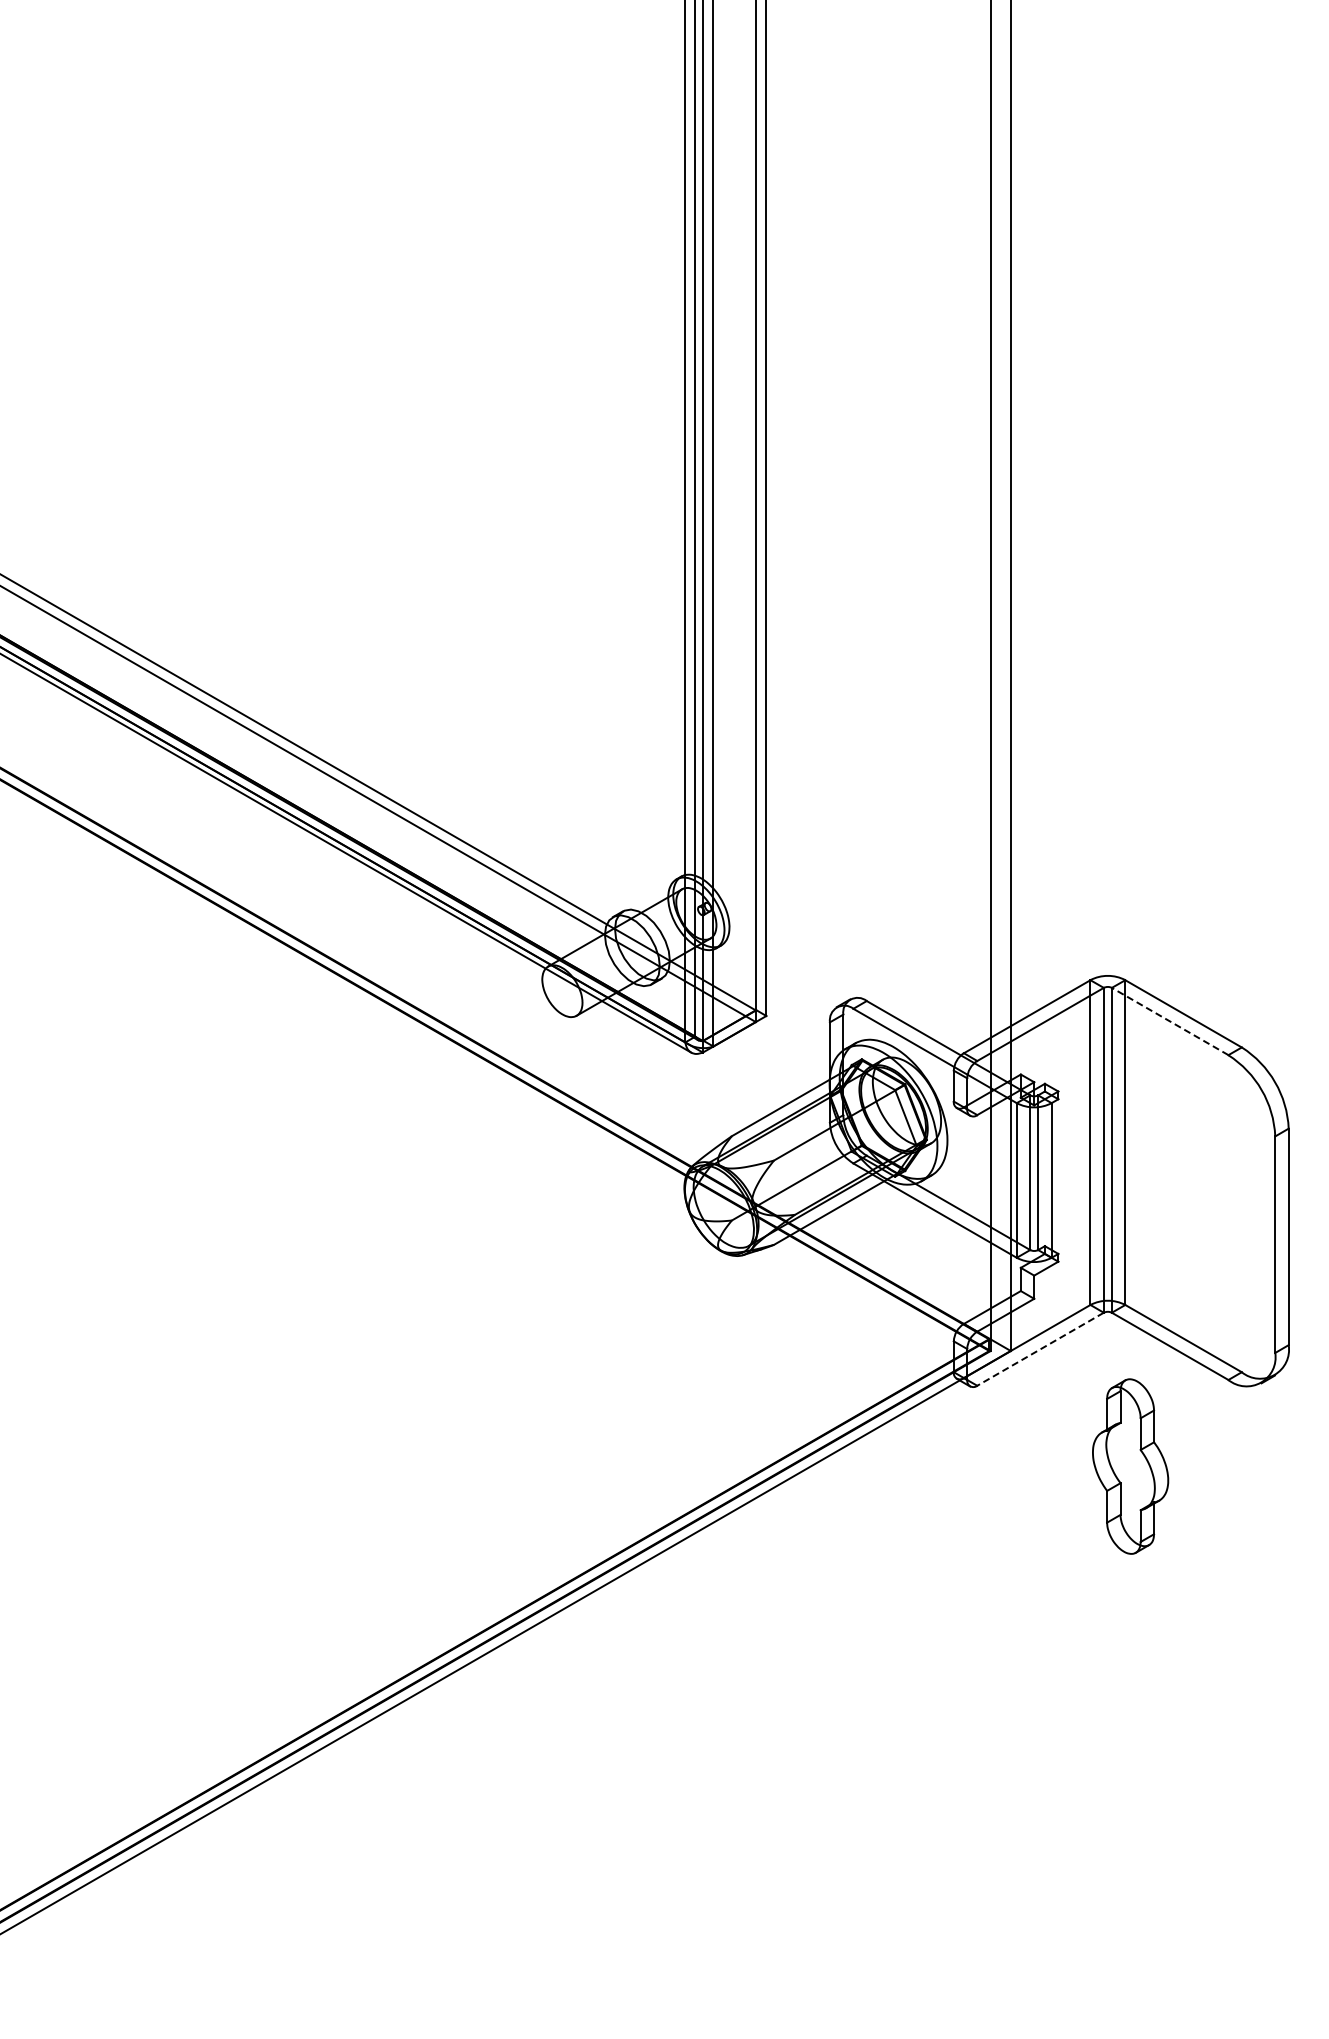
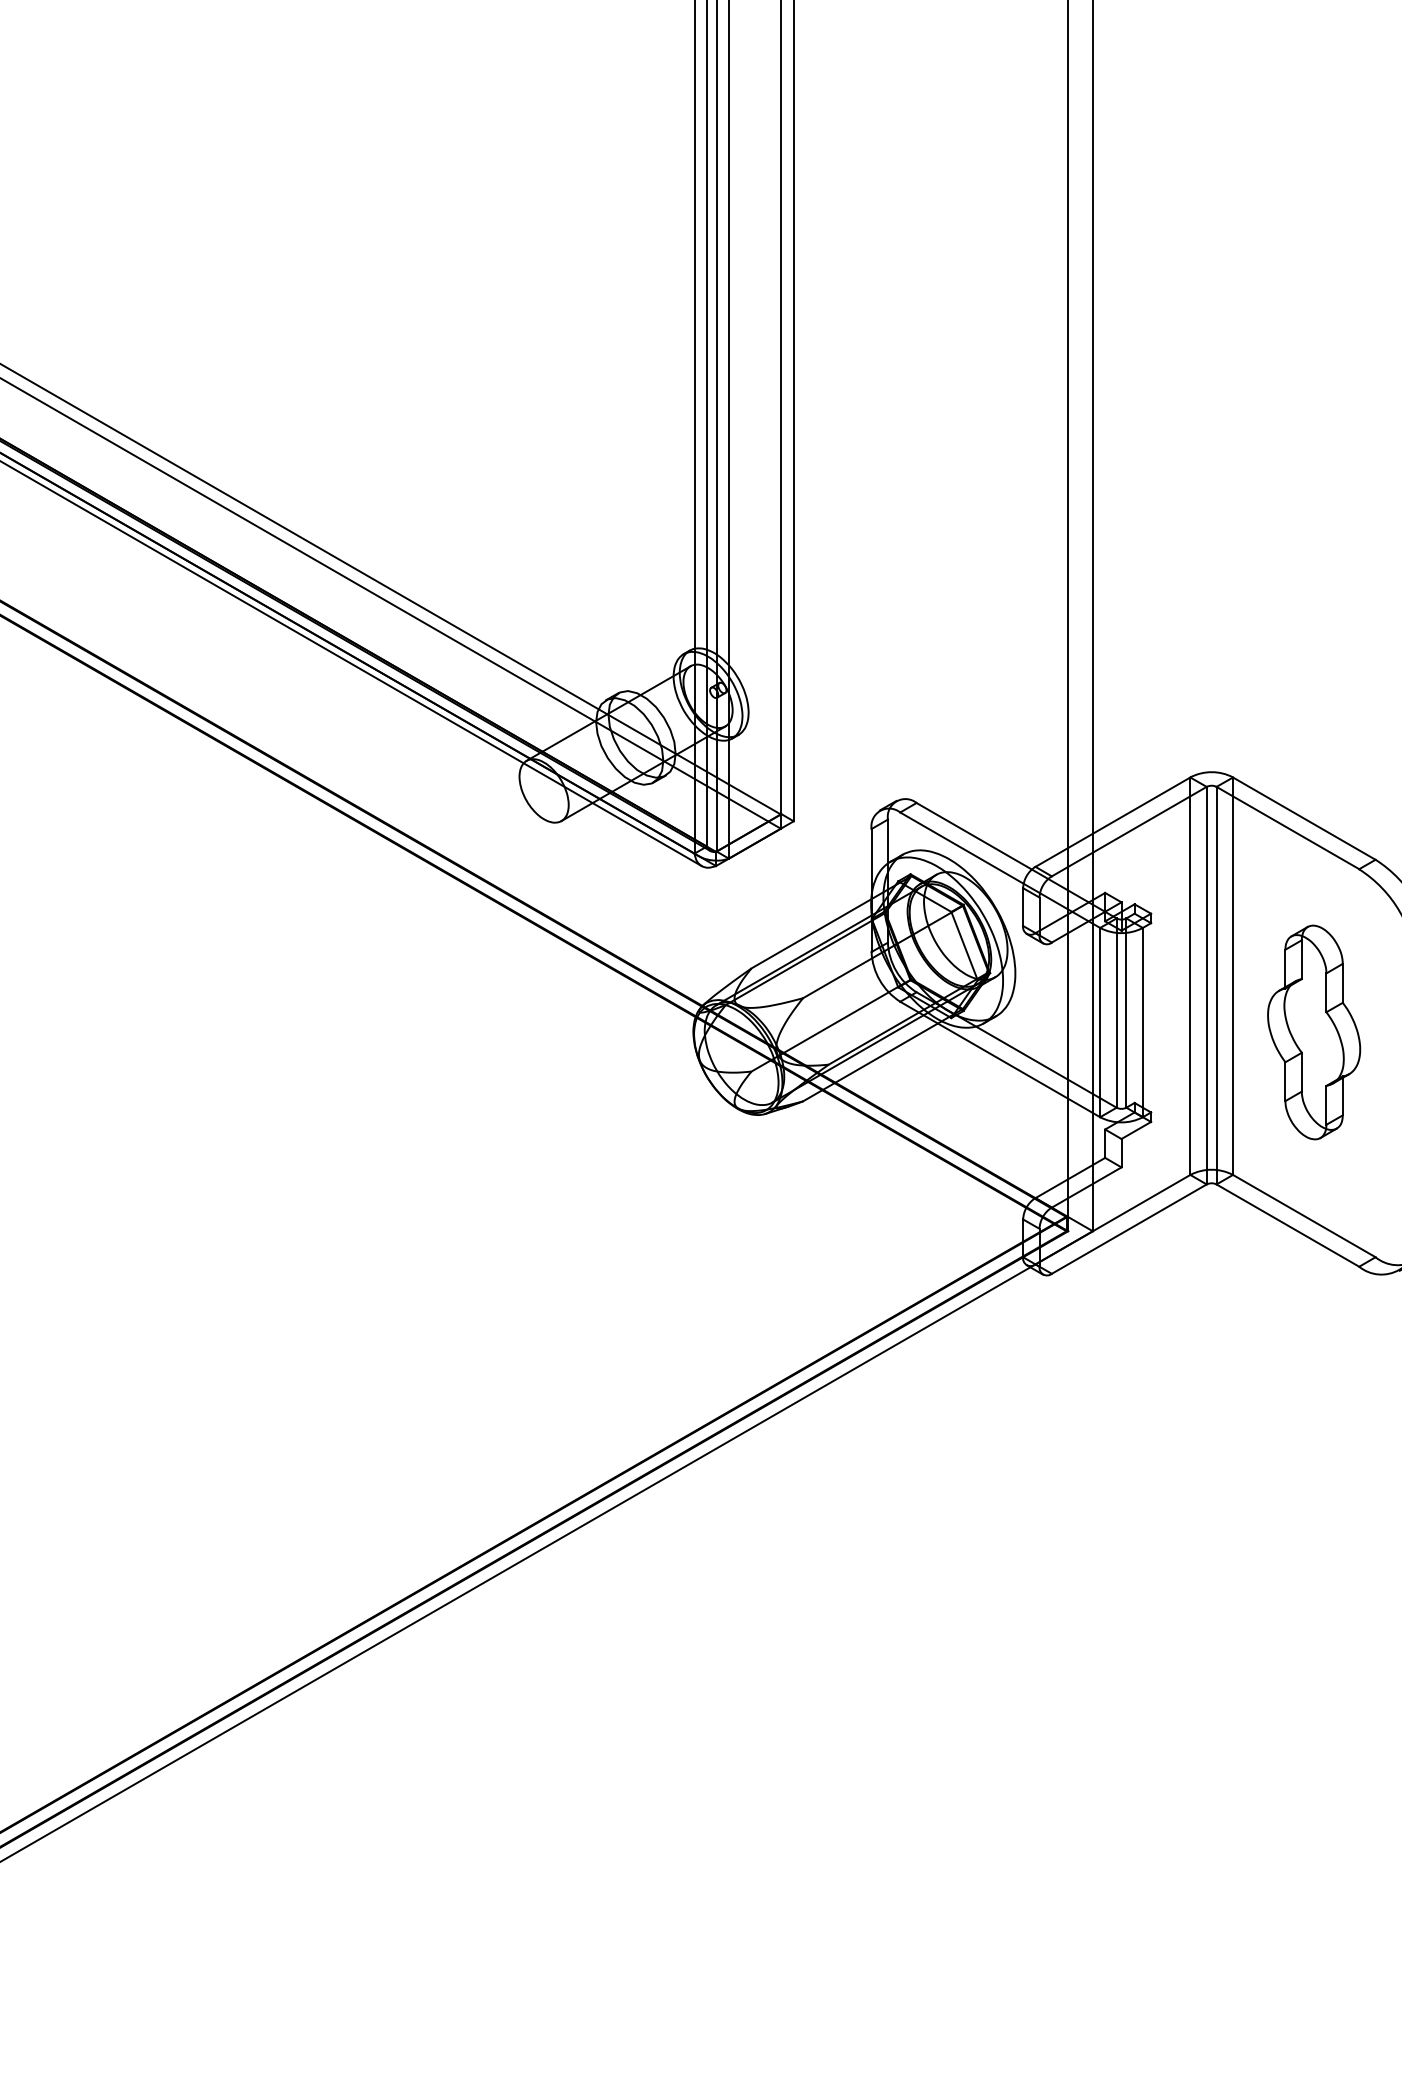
line: (1169, 1021) -> (1287, 828), dashed -> solid
line: (1040, 1349) -> (1129, 1229), dashed -> solid
part: (1130, 1466) -> (1314, 1032), moved

